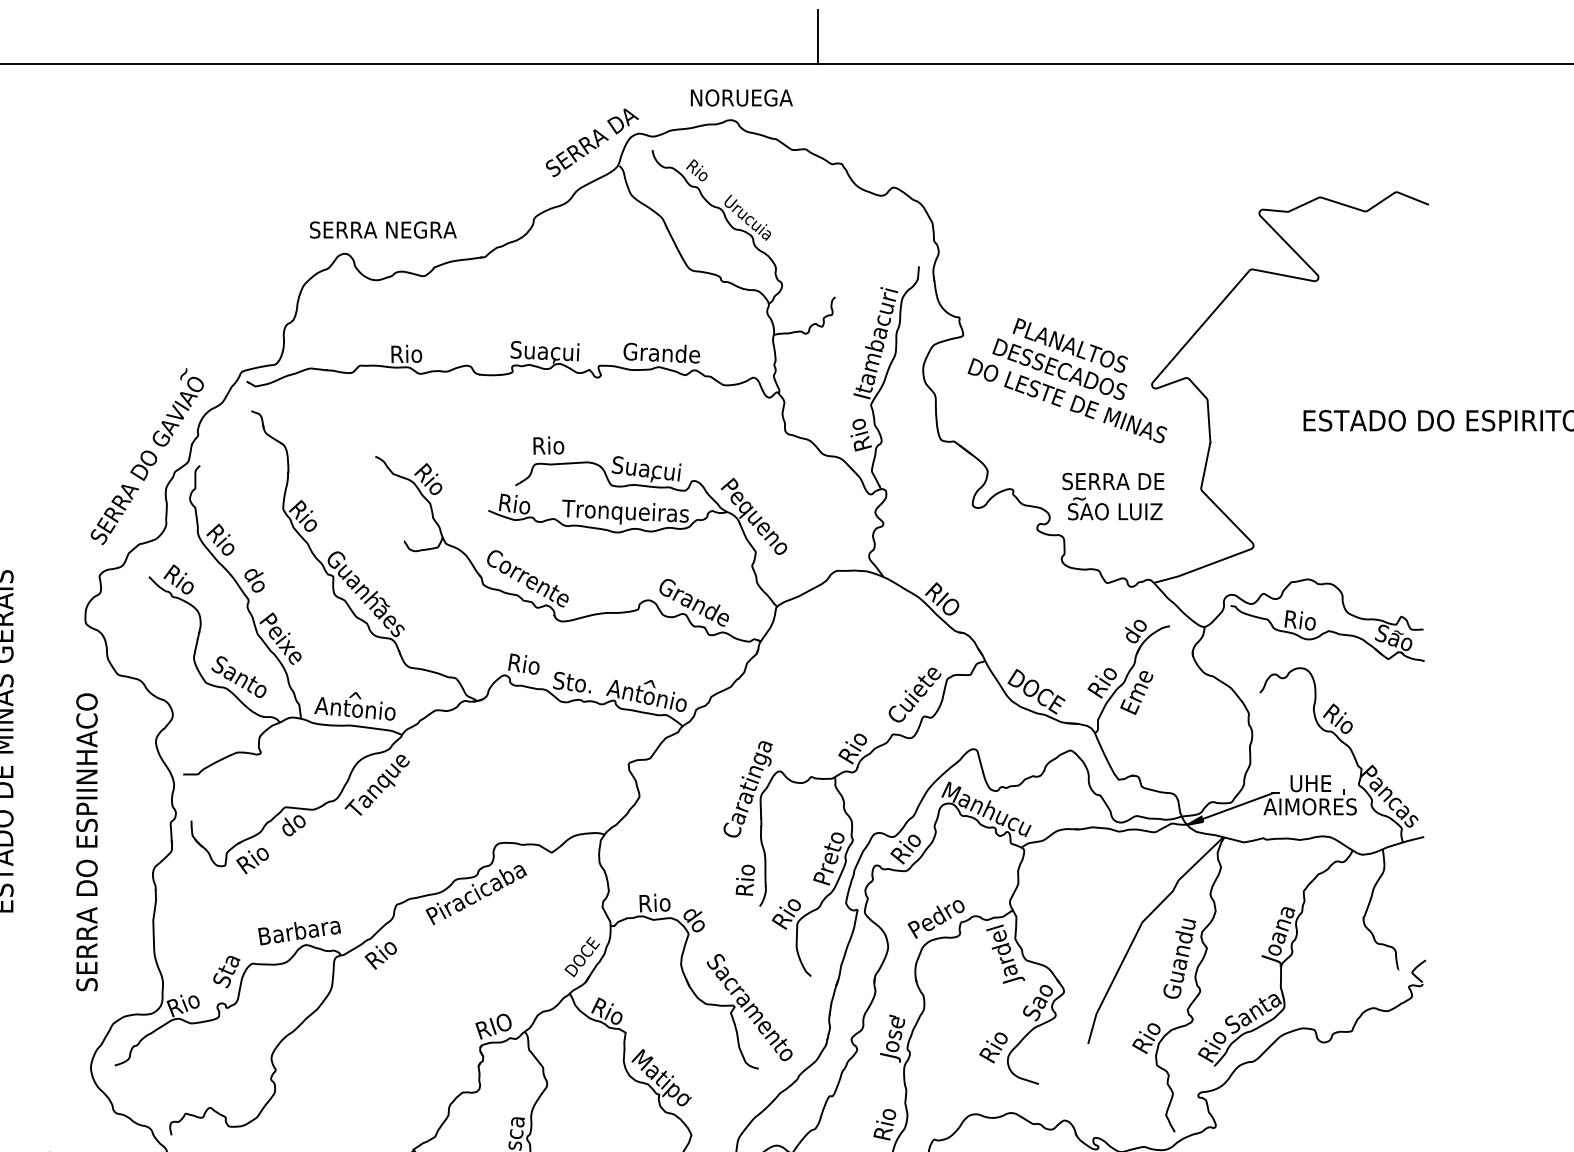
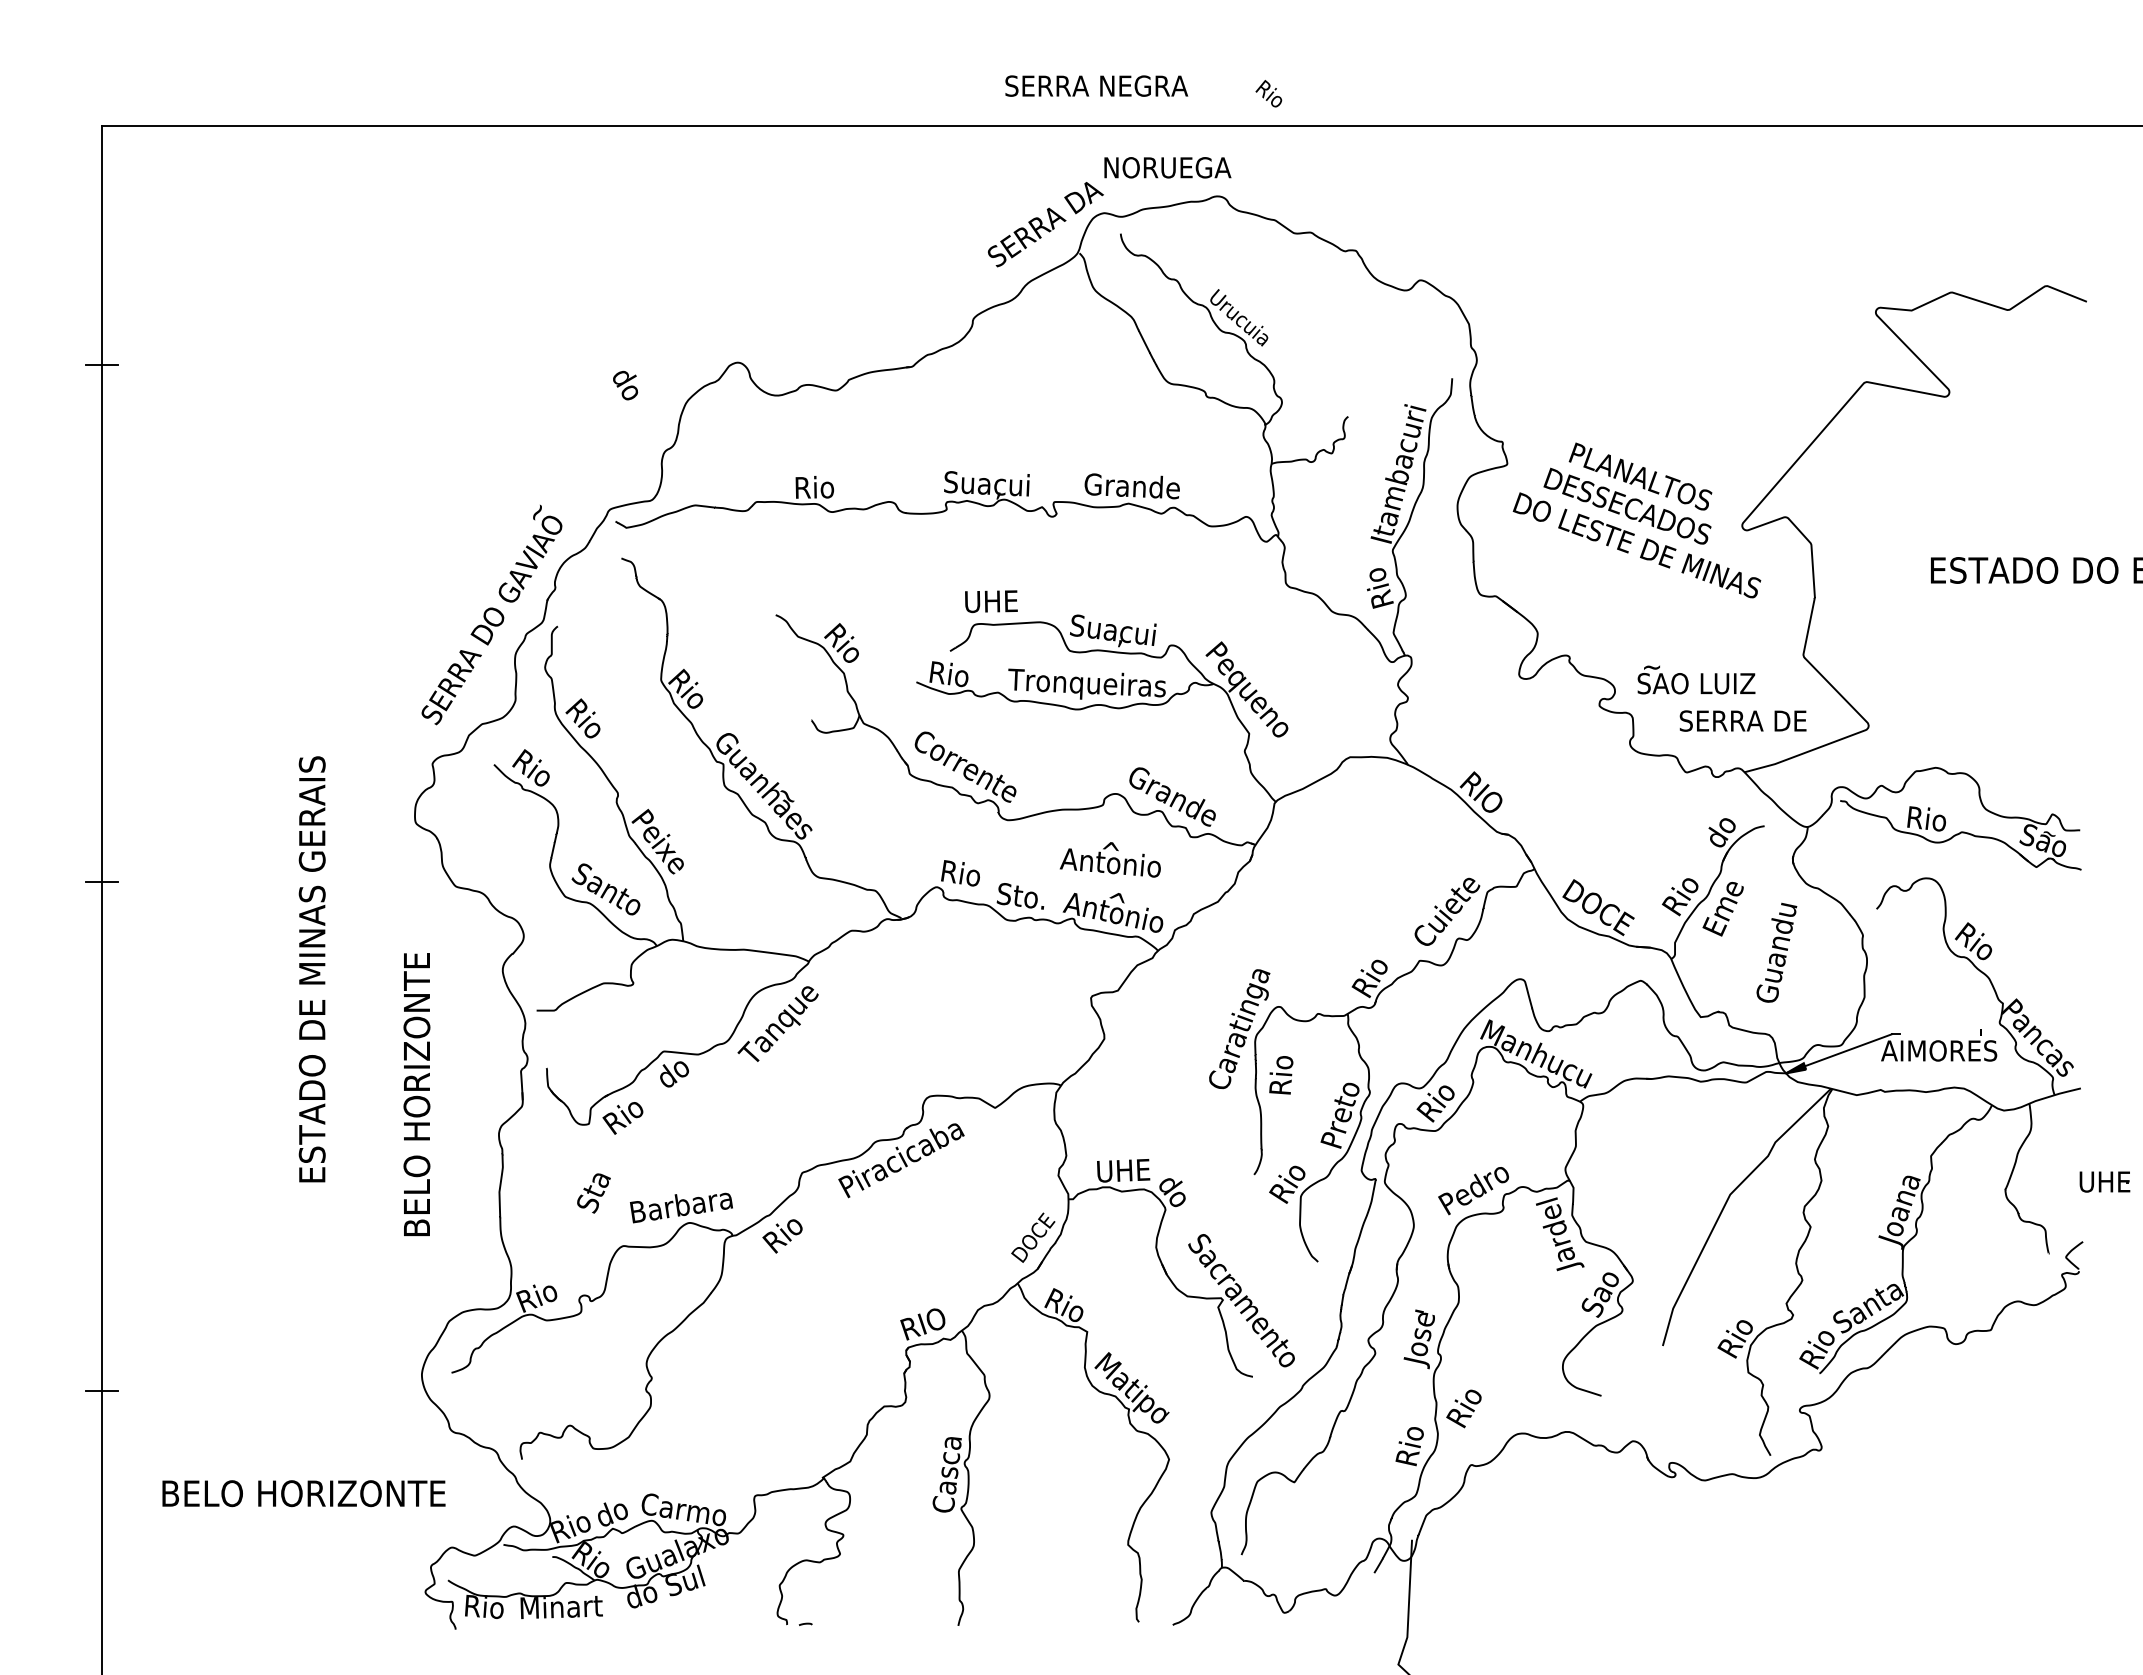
line: (817, 35) -> (1326, 91), removed
text: (741, 97) -> (1167, 167), moved
text: (696, 170) -> (1268, 93), moved
text: (383, 229) -> (1096, 85), moved
text: (548, 445) -> (991, 601), Rio -> UHE
text: (1112, 481) -> (1742, 720), moved
text: (254, 580) -> (625, 385), moved
text: (354, 706) -> (1109, 859), moved
part: (1310, 783) -> (2104, 1181), moved
text: (86, 841) -> (416, 1094), SERRA DO ESPIINHACO -> BELO HORIZONTE
text: (745, 880) -> (1281, 1075), moved
text: (654, 902) -> (1123, 1170), Rio -> UHE
text: (1179, 958) -> (1776, 952), moved
text: (226, 972) -> (593, 1193), moved
text: (993, 1047) -> (1463, 1408), moved

